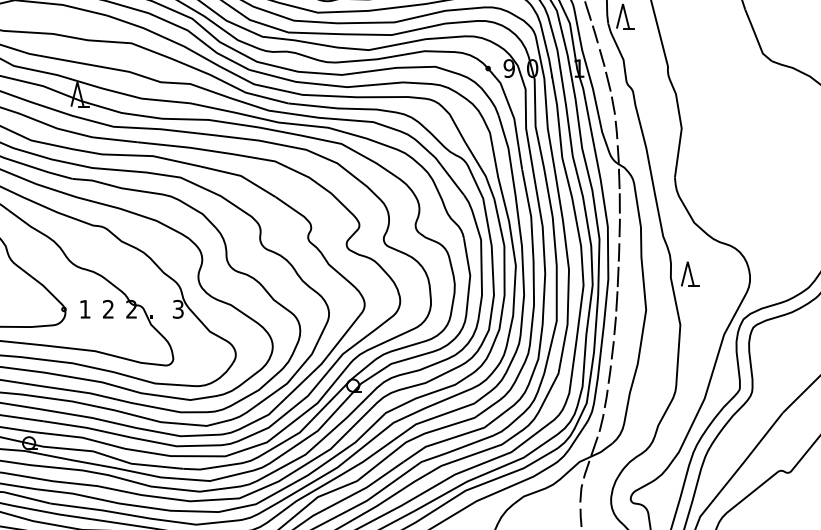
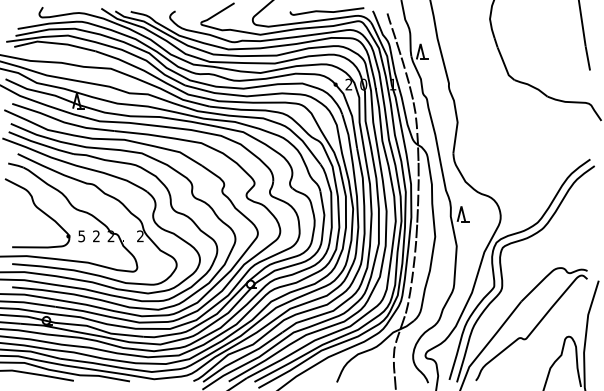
text: (508, 68) -> (348, 84), 9 -> 2
text: (84, 309) -> (81, 236), 1 -> 5
text: (178, 309) -> (140, 236), 3 -> 2

